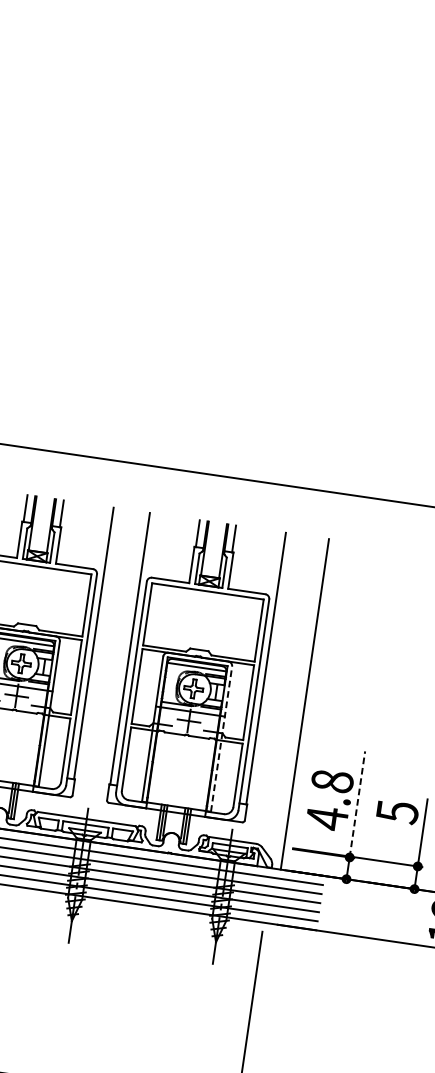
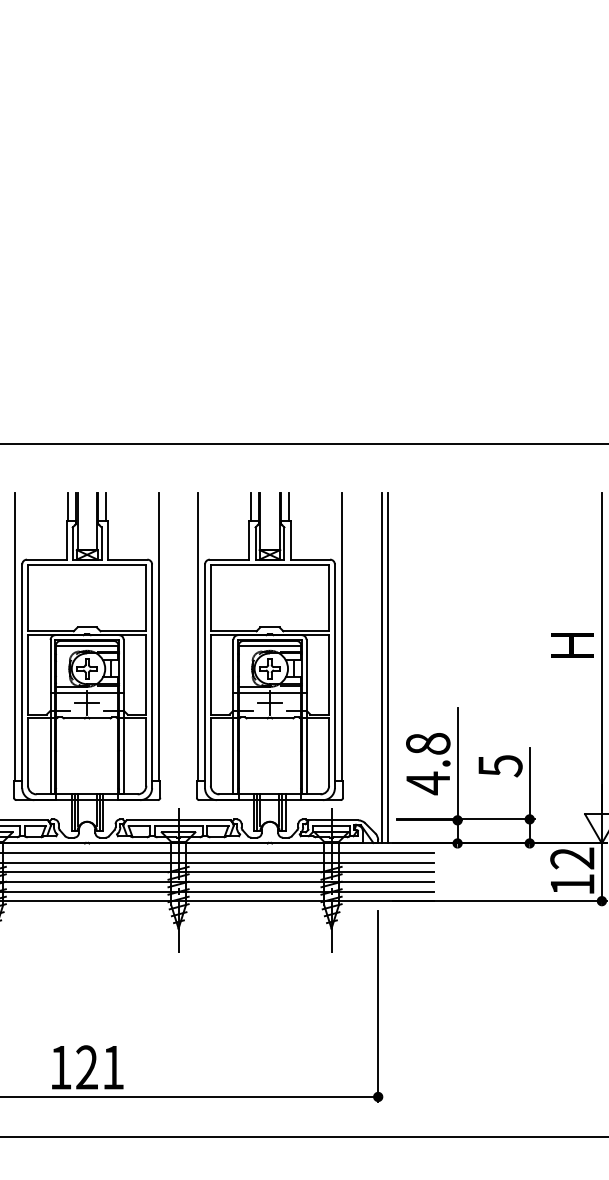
line: (299, 703) -> (382, 667), added
line: (221, 738) -> (306, 716), dashed -> solid
line: (357, 803) -> (457, 763), dashed -> solid

